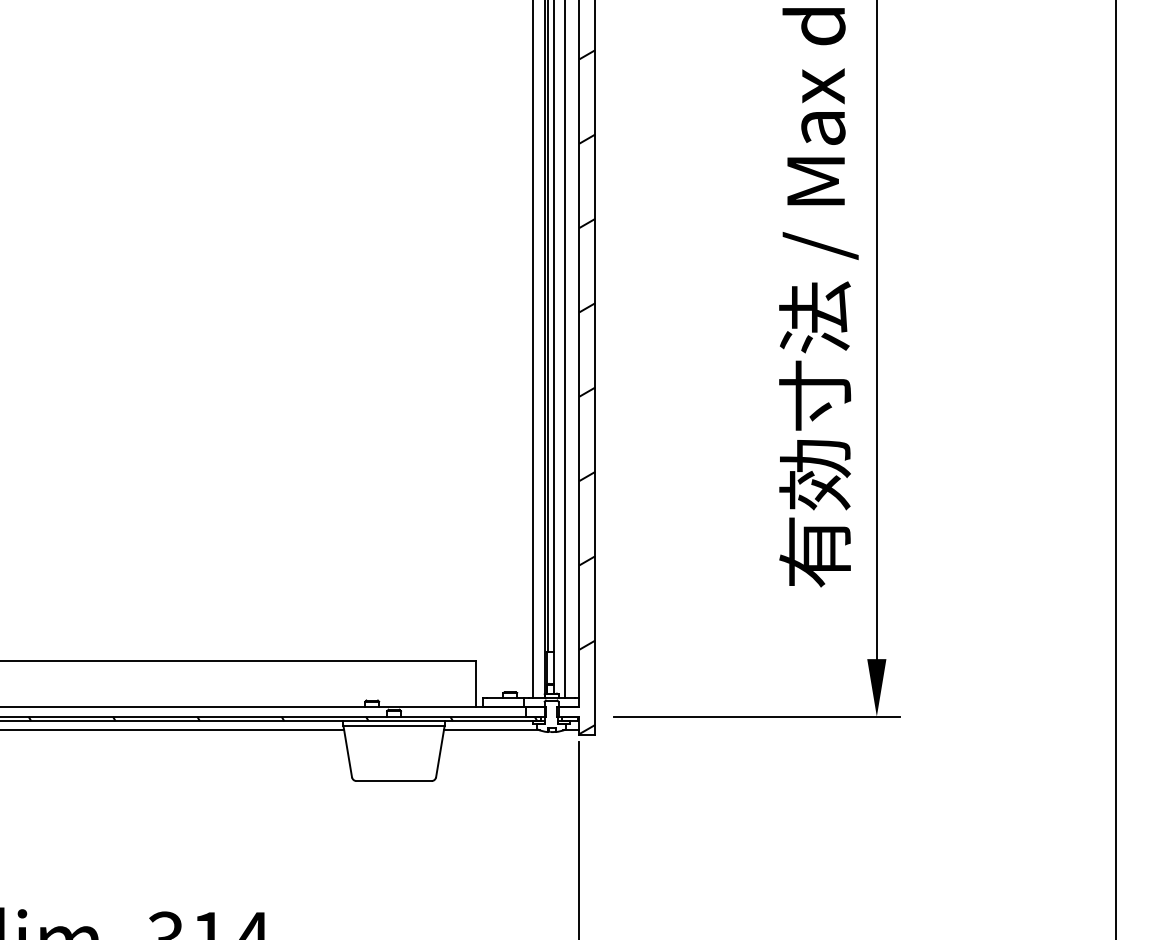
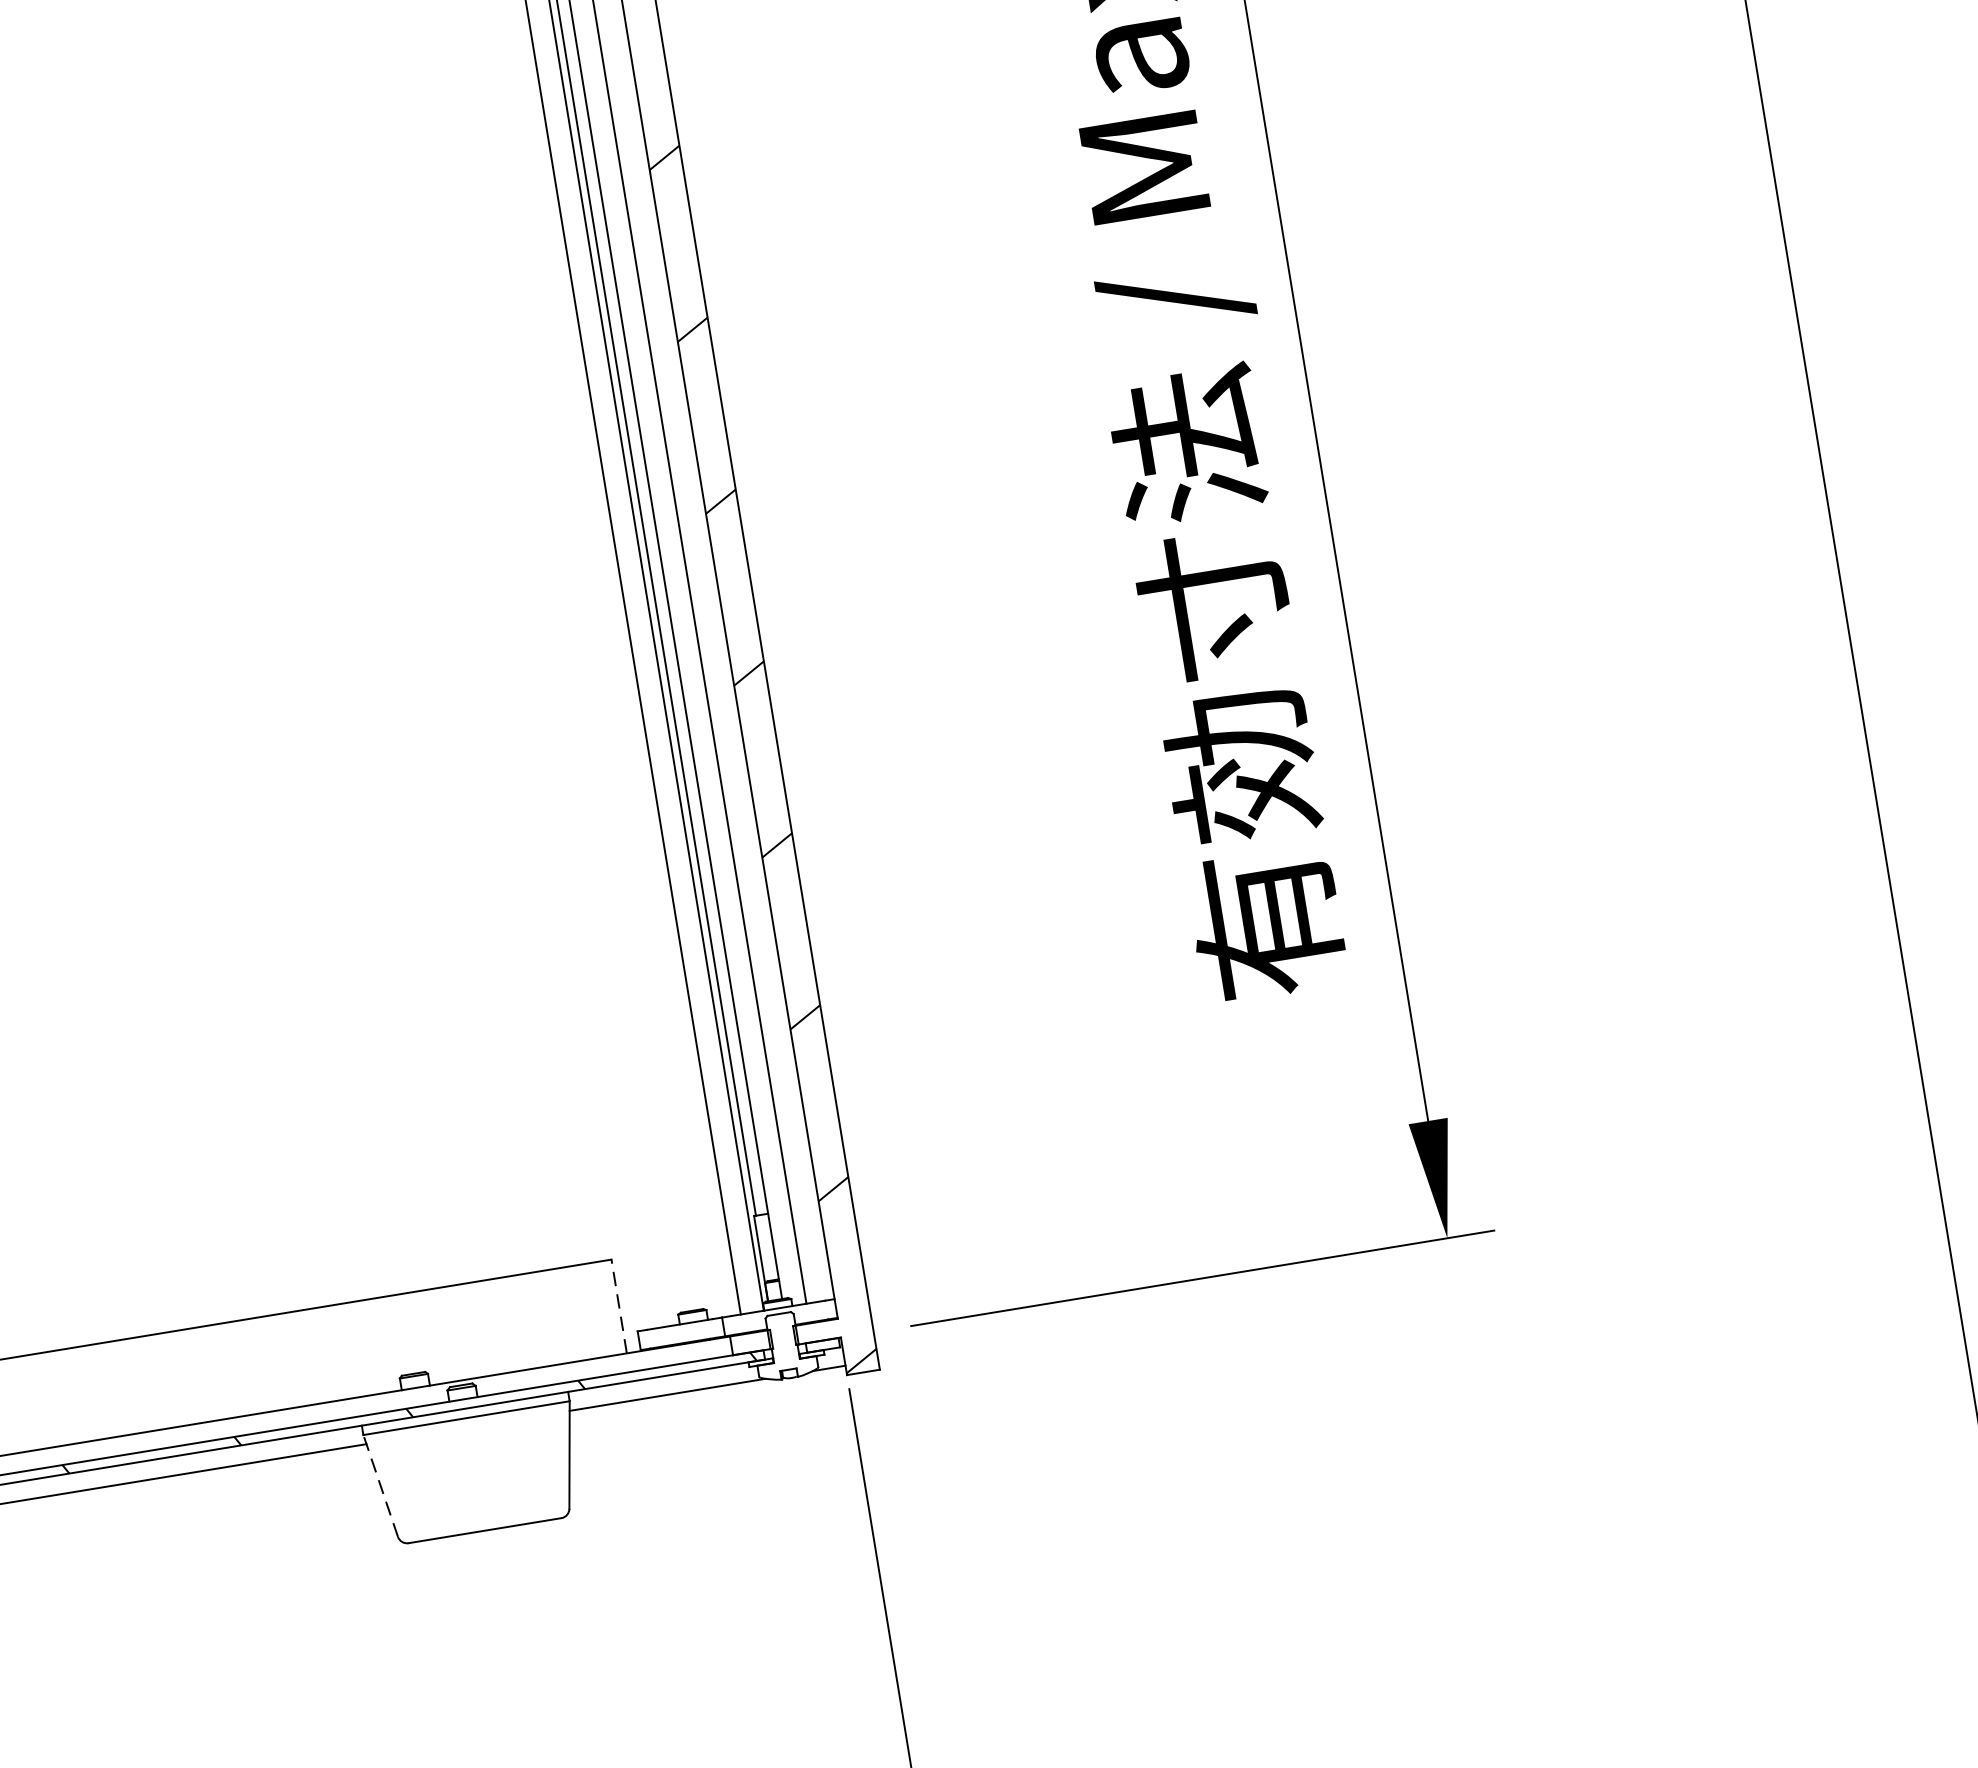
line: (475, 683) -> (618, 1304), solid -> dashed
line: (347, 751) -> (380, 1485), solid -> dashed

